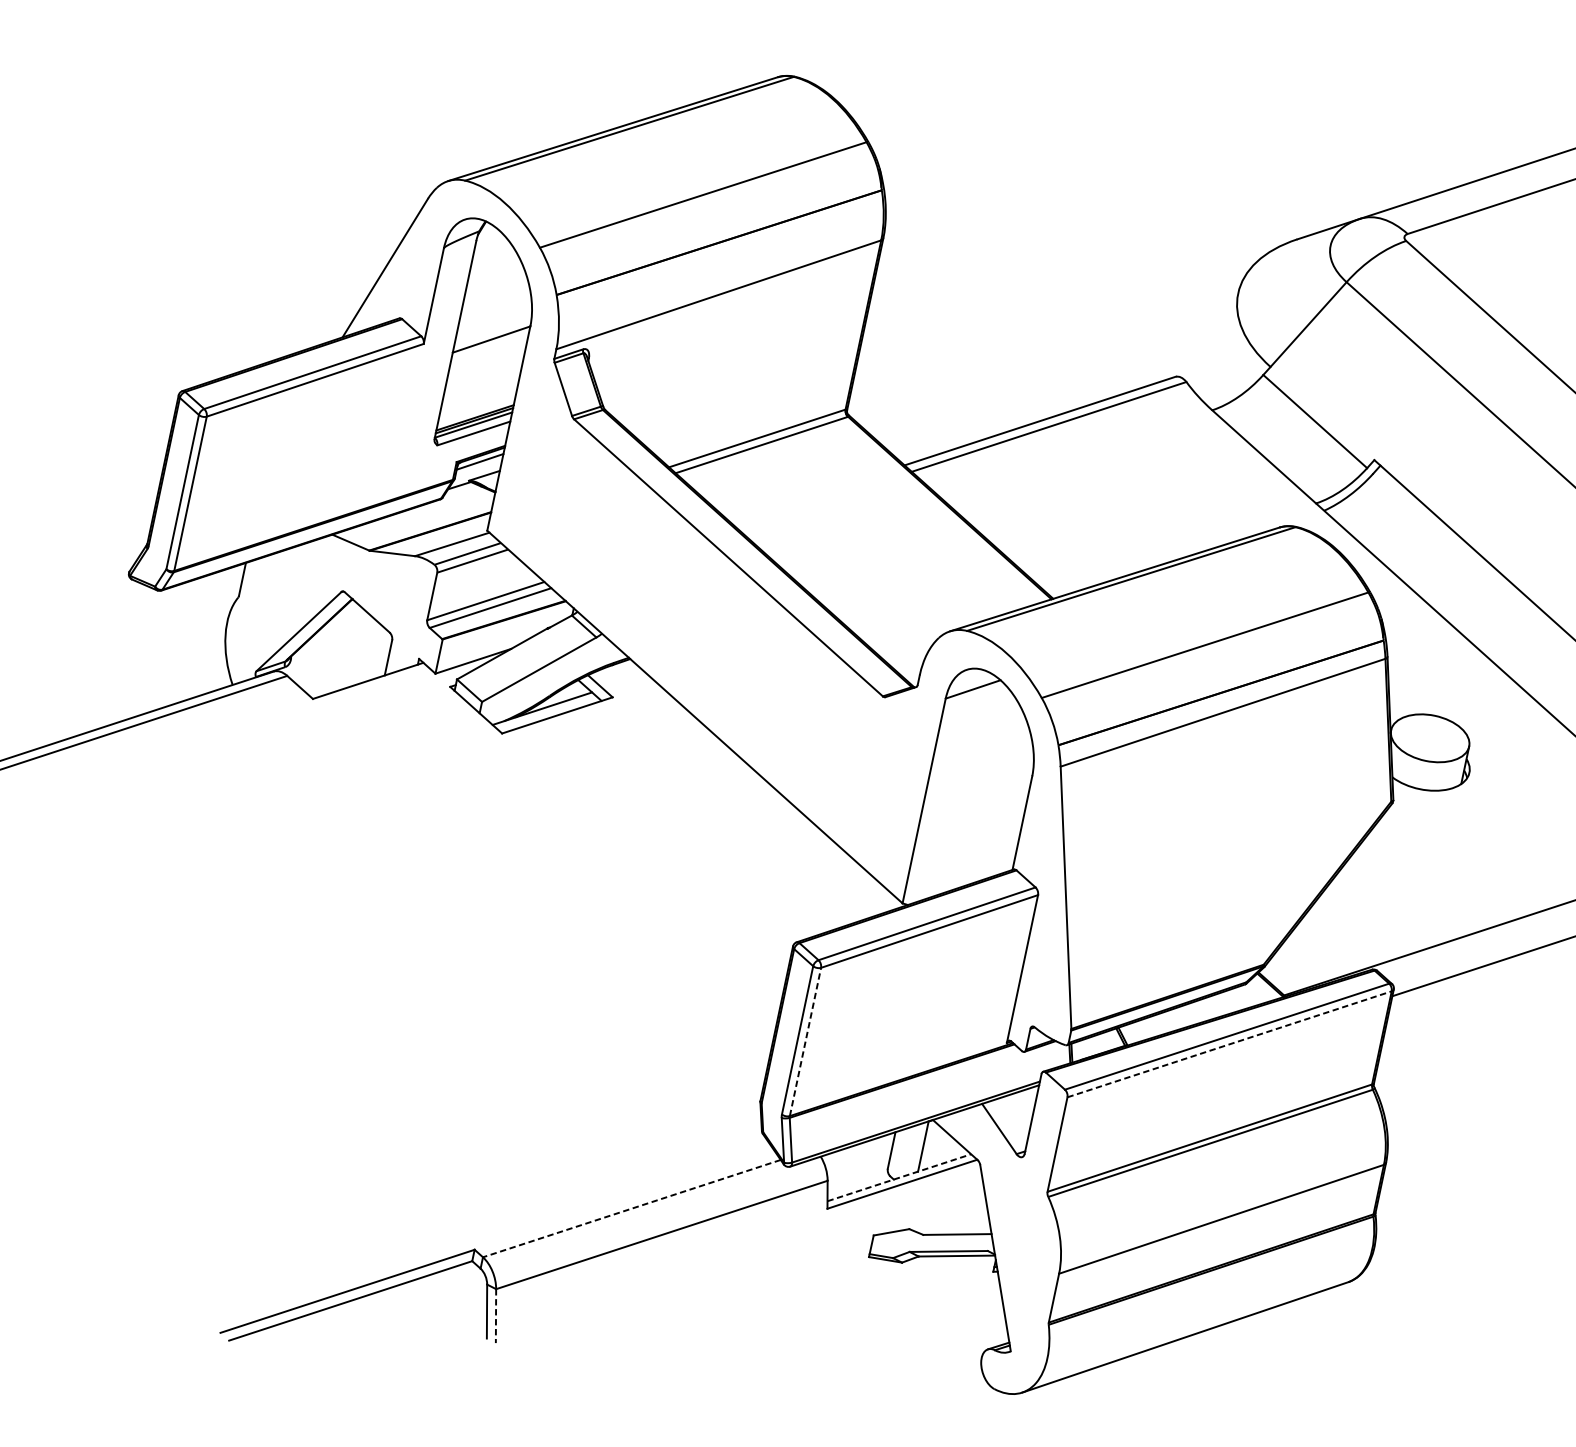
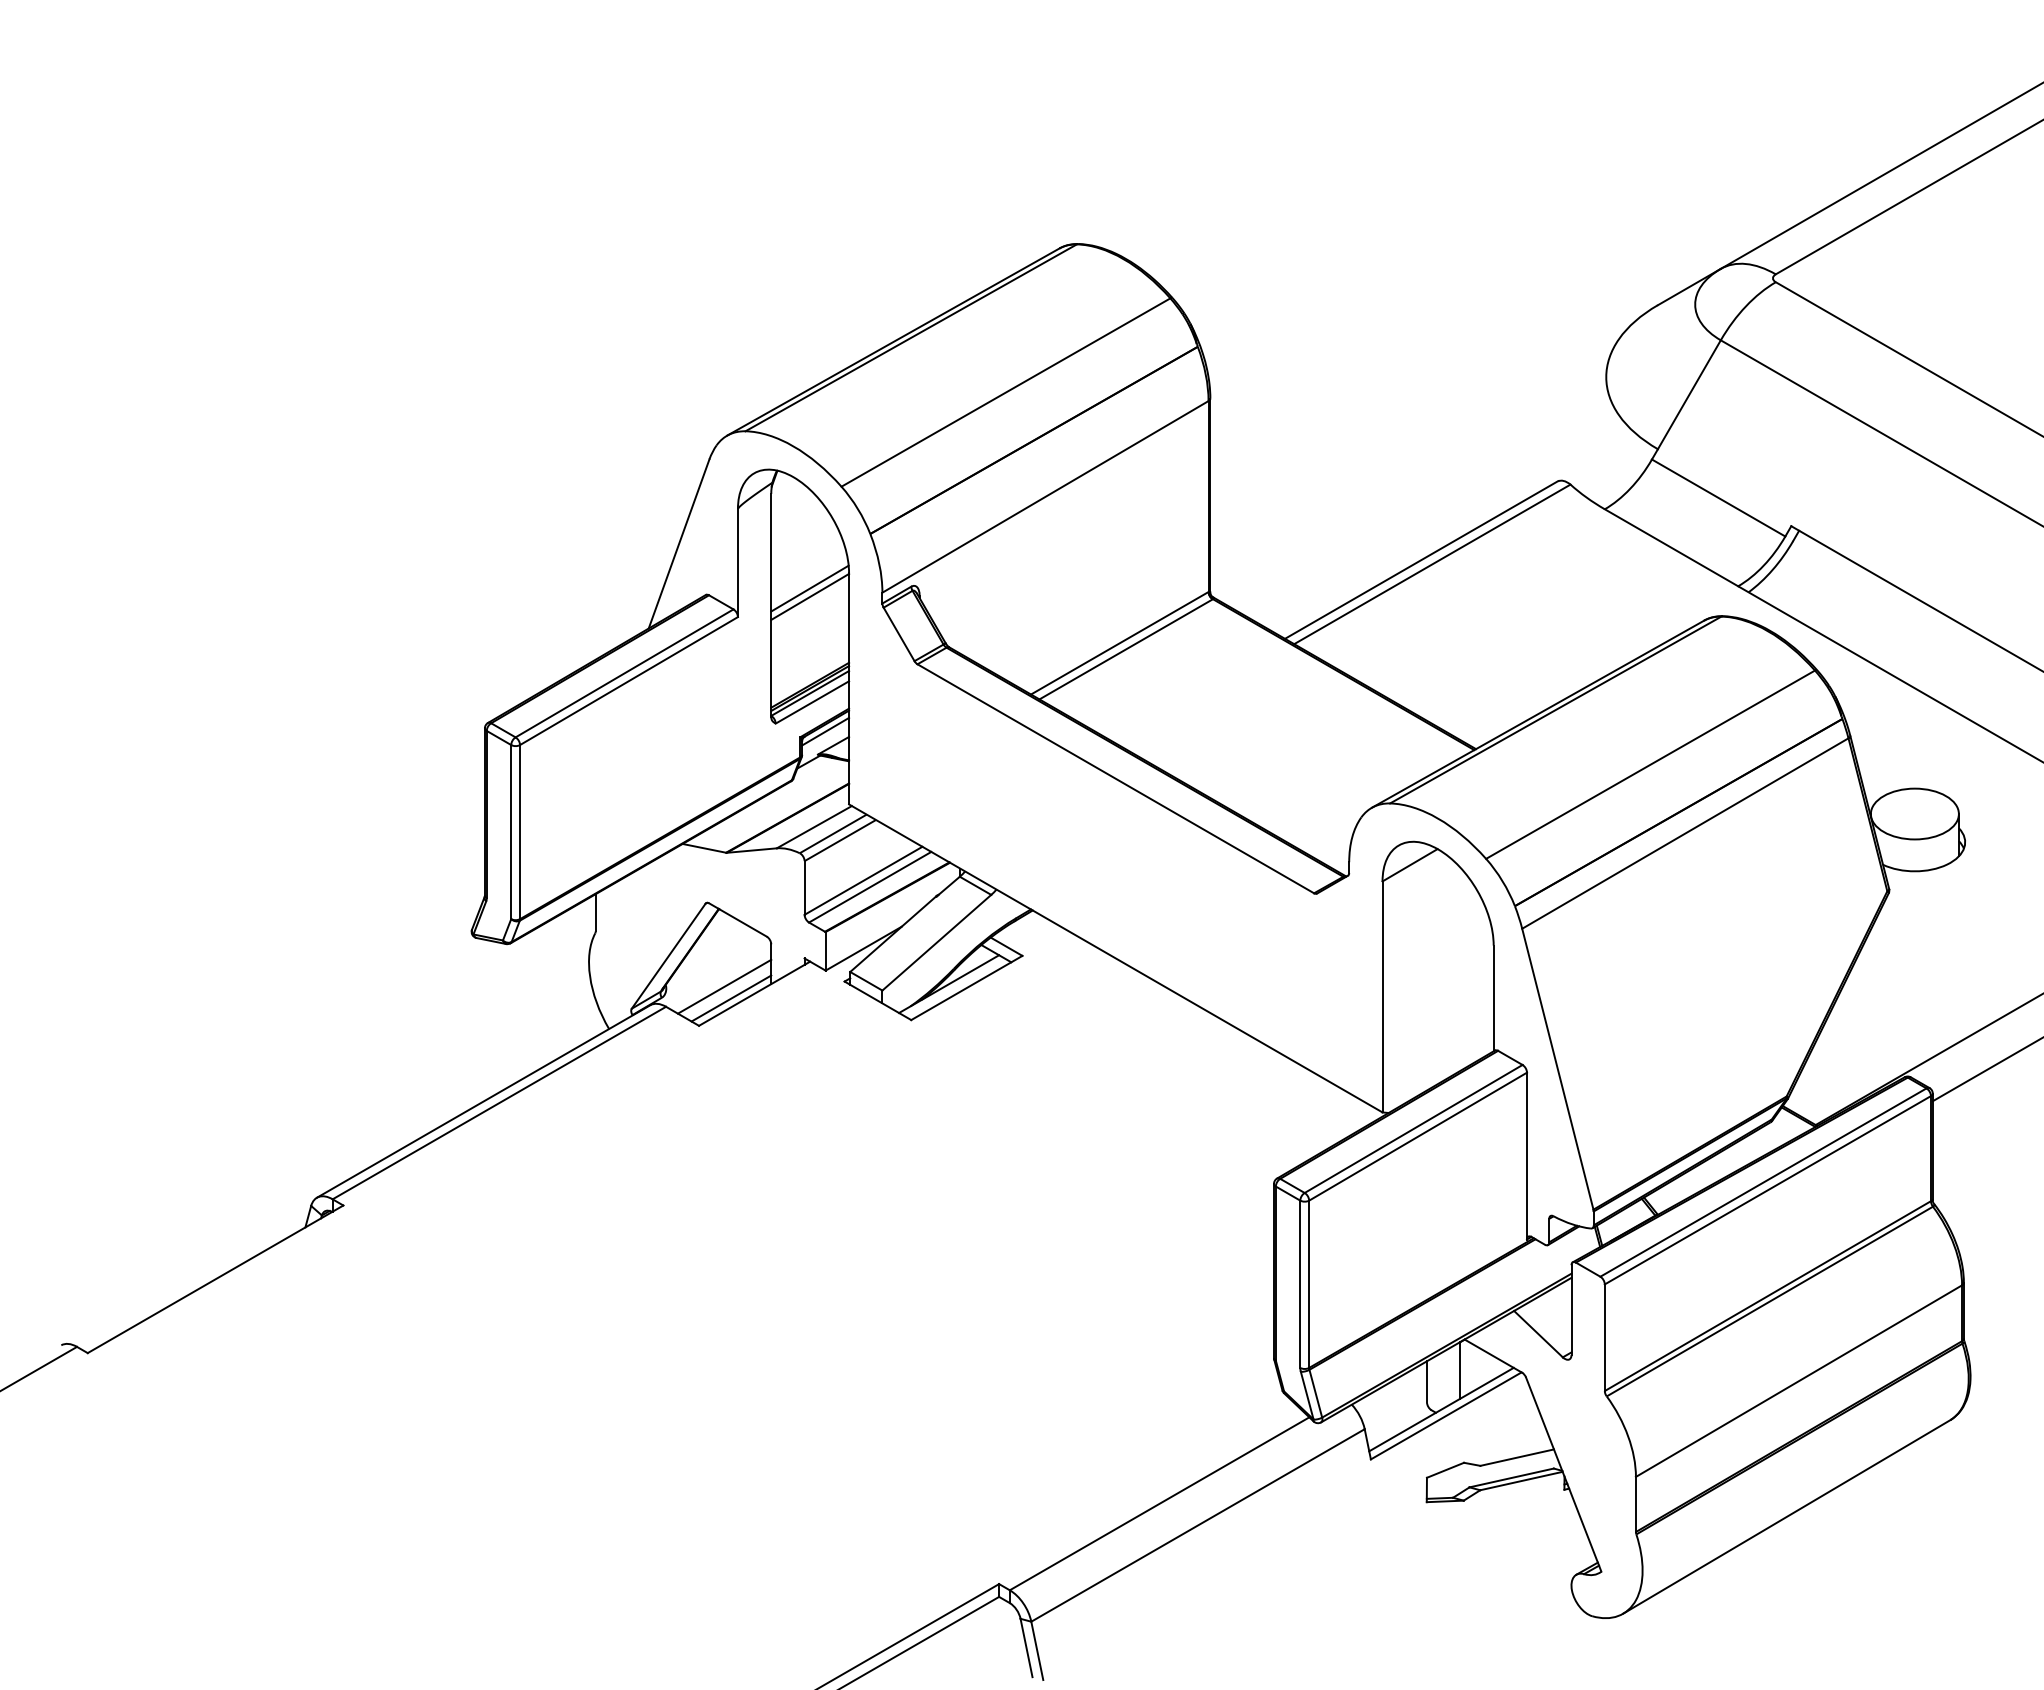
line: (492, 331) -> (809, 588), added
line: (342, 668) -> (724, 986), added
line: (346, 680) -> (731, 998), added
line: (805, 1042) -> (1309, 1284), dashed -> solid
line: (1230, 1044) -> (1768, 1190), dashed -> solid
line: (899, 1177) -> (1441, 1409), dashed -> solid
line: (631, 1208) -> (1159, 1503), dashed -> solid
line: (496, 1315) -> (1037, 1650), dashed -> solid

